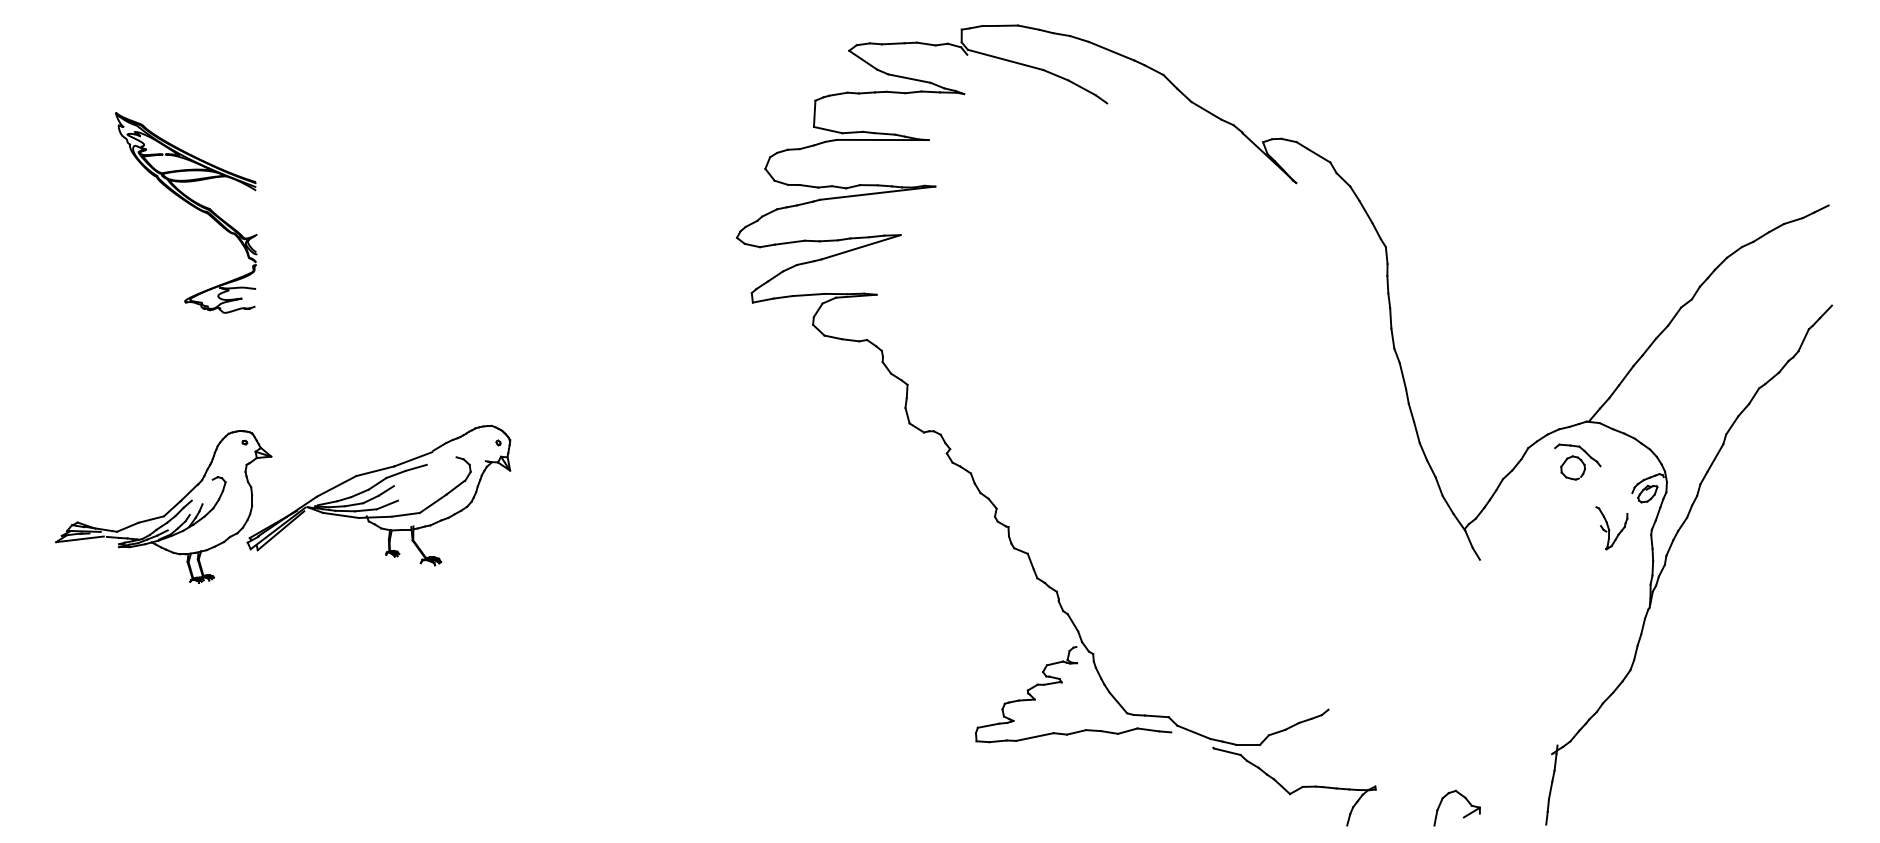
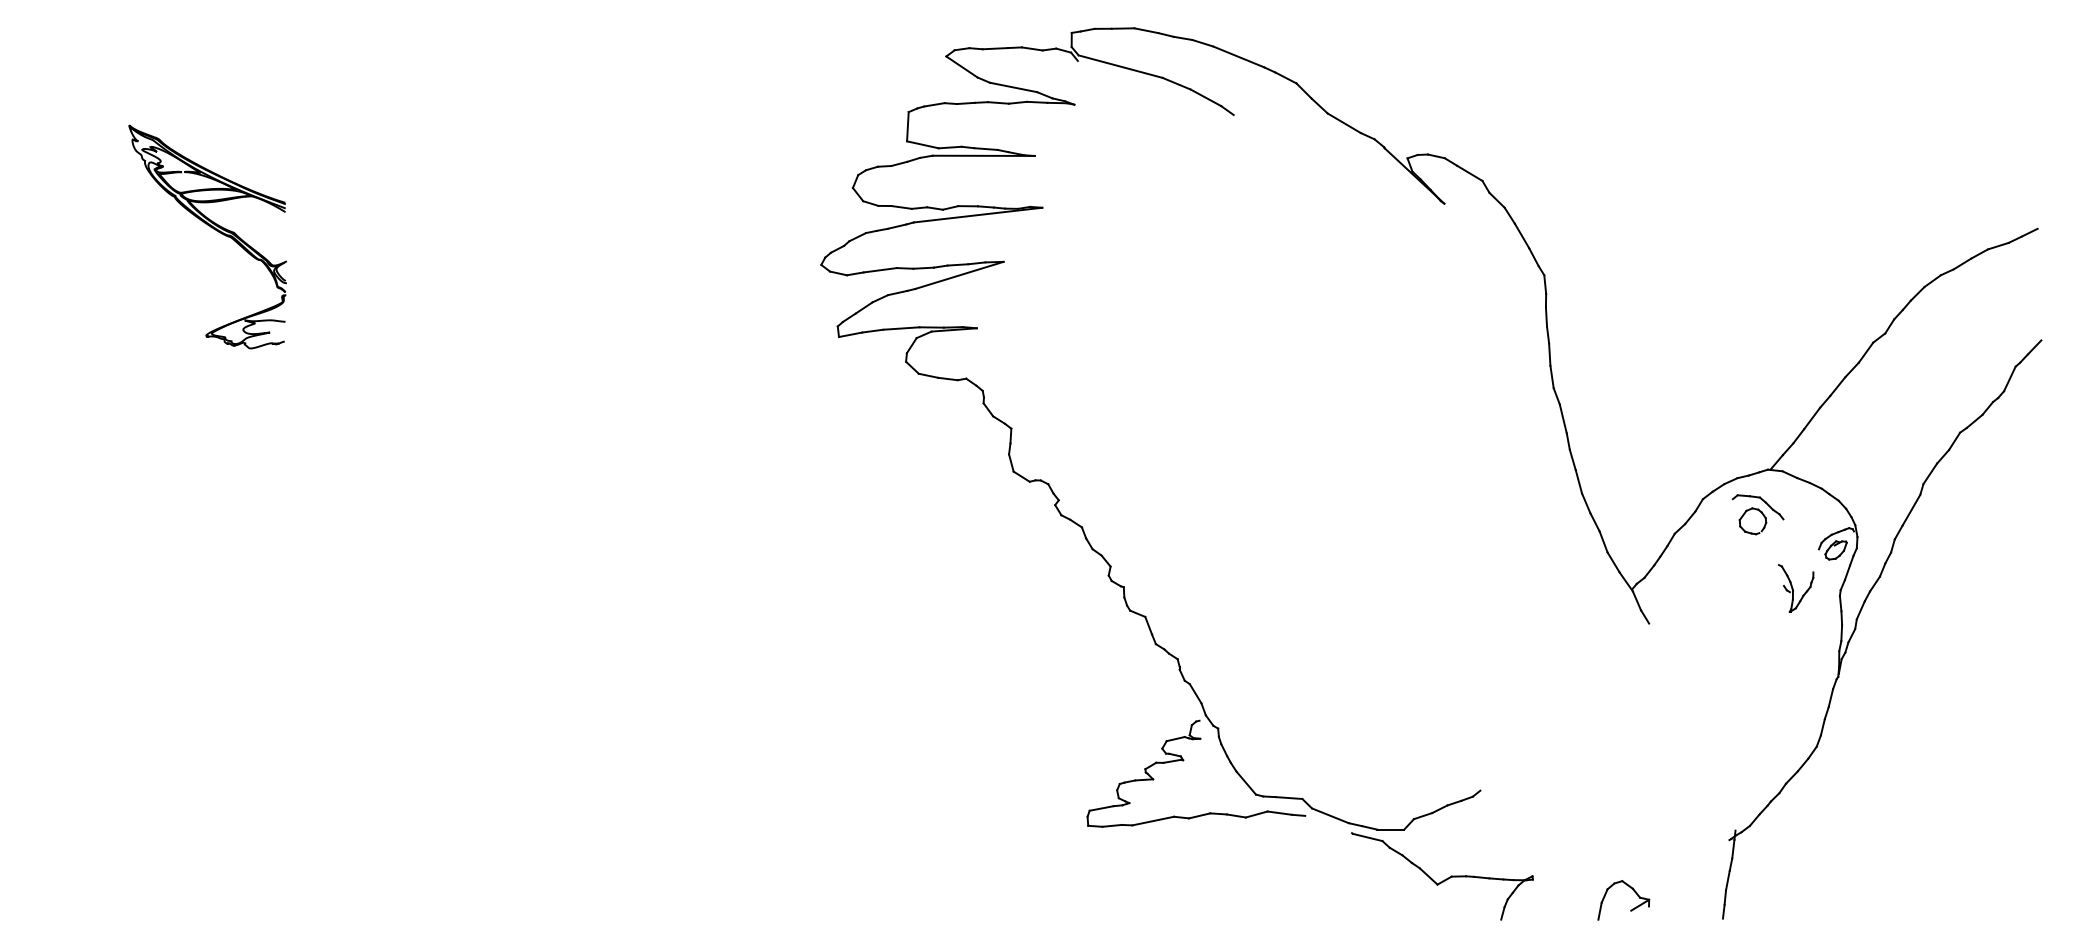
part: (289, 513) -> (322, 572), removed

